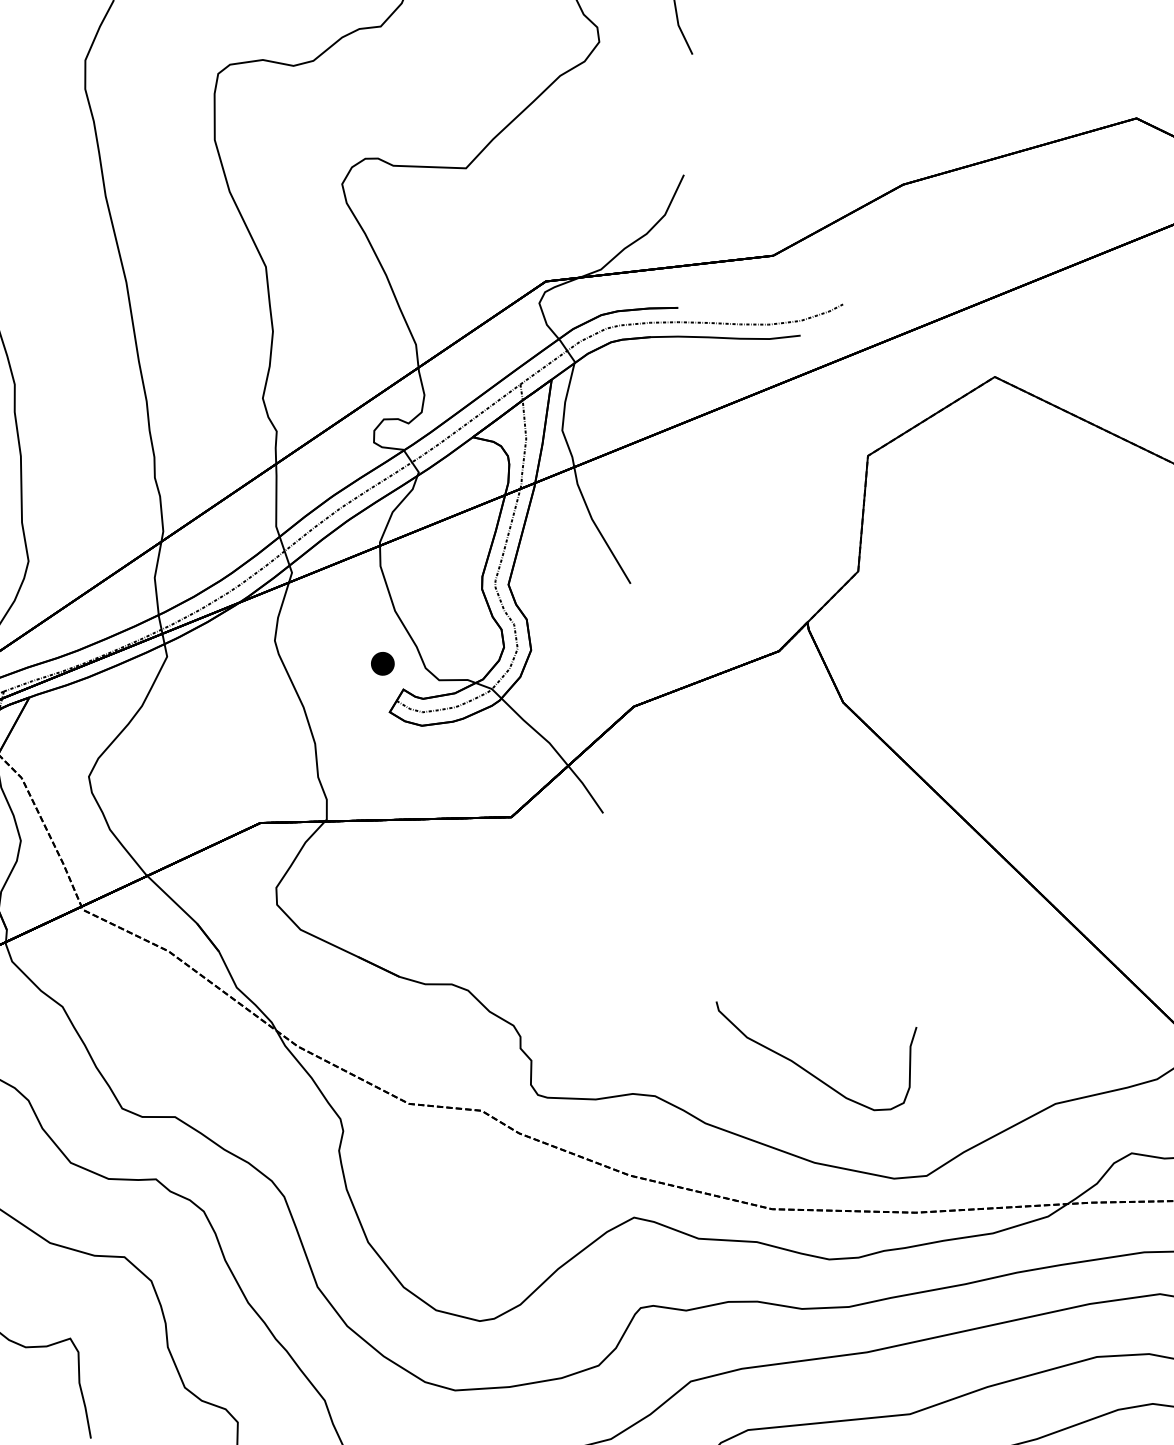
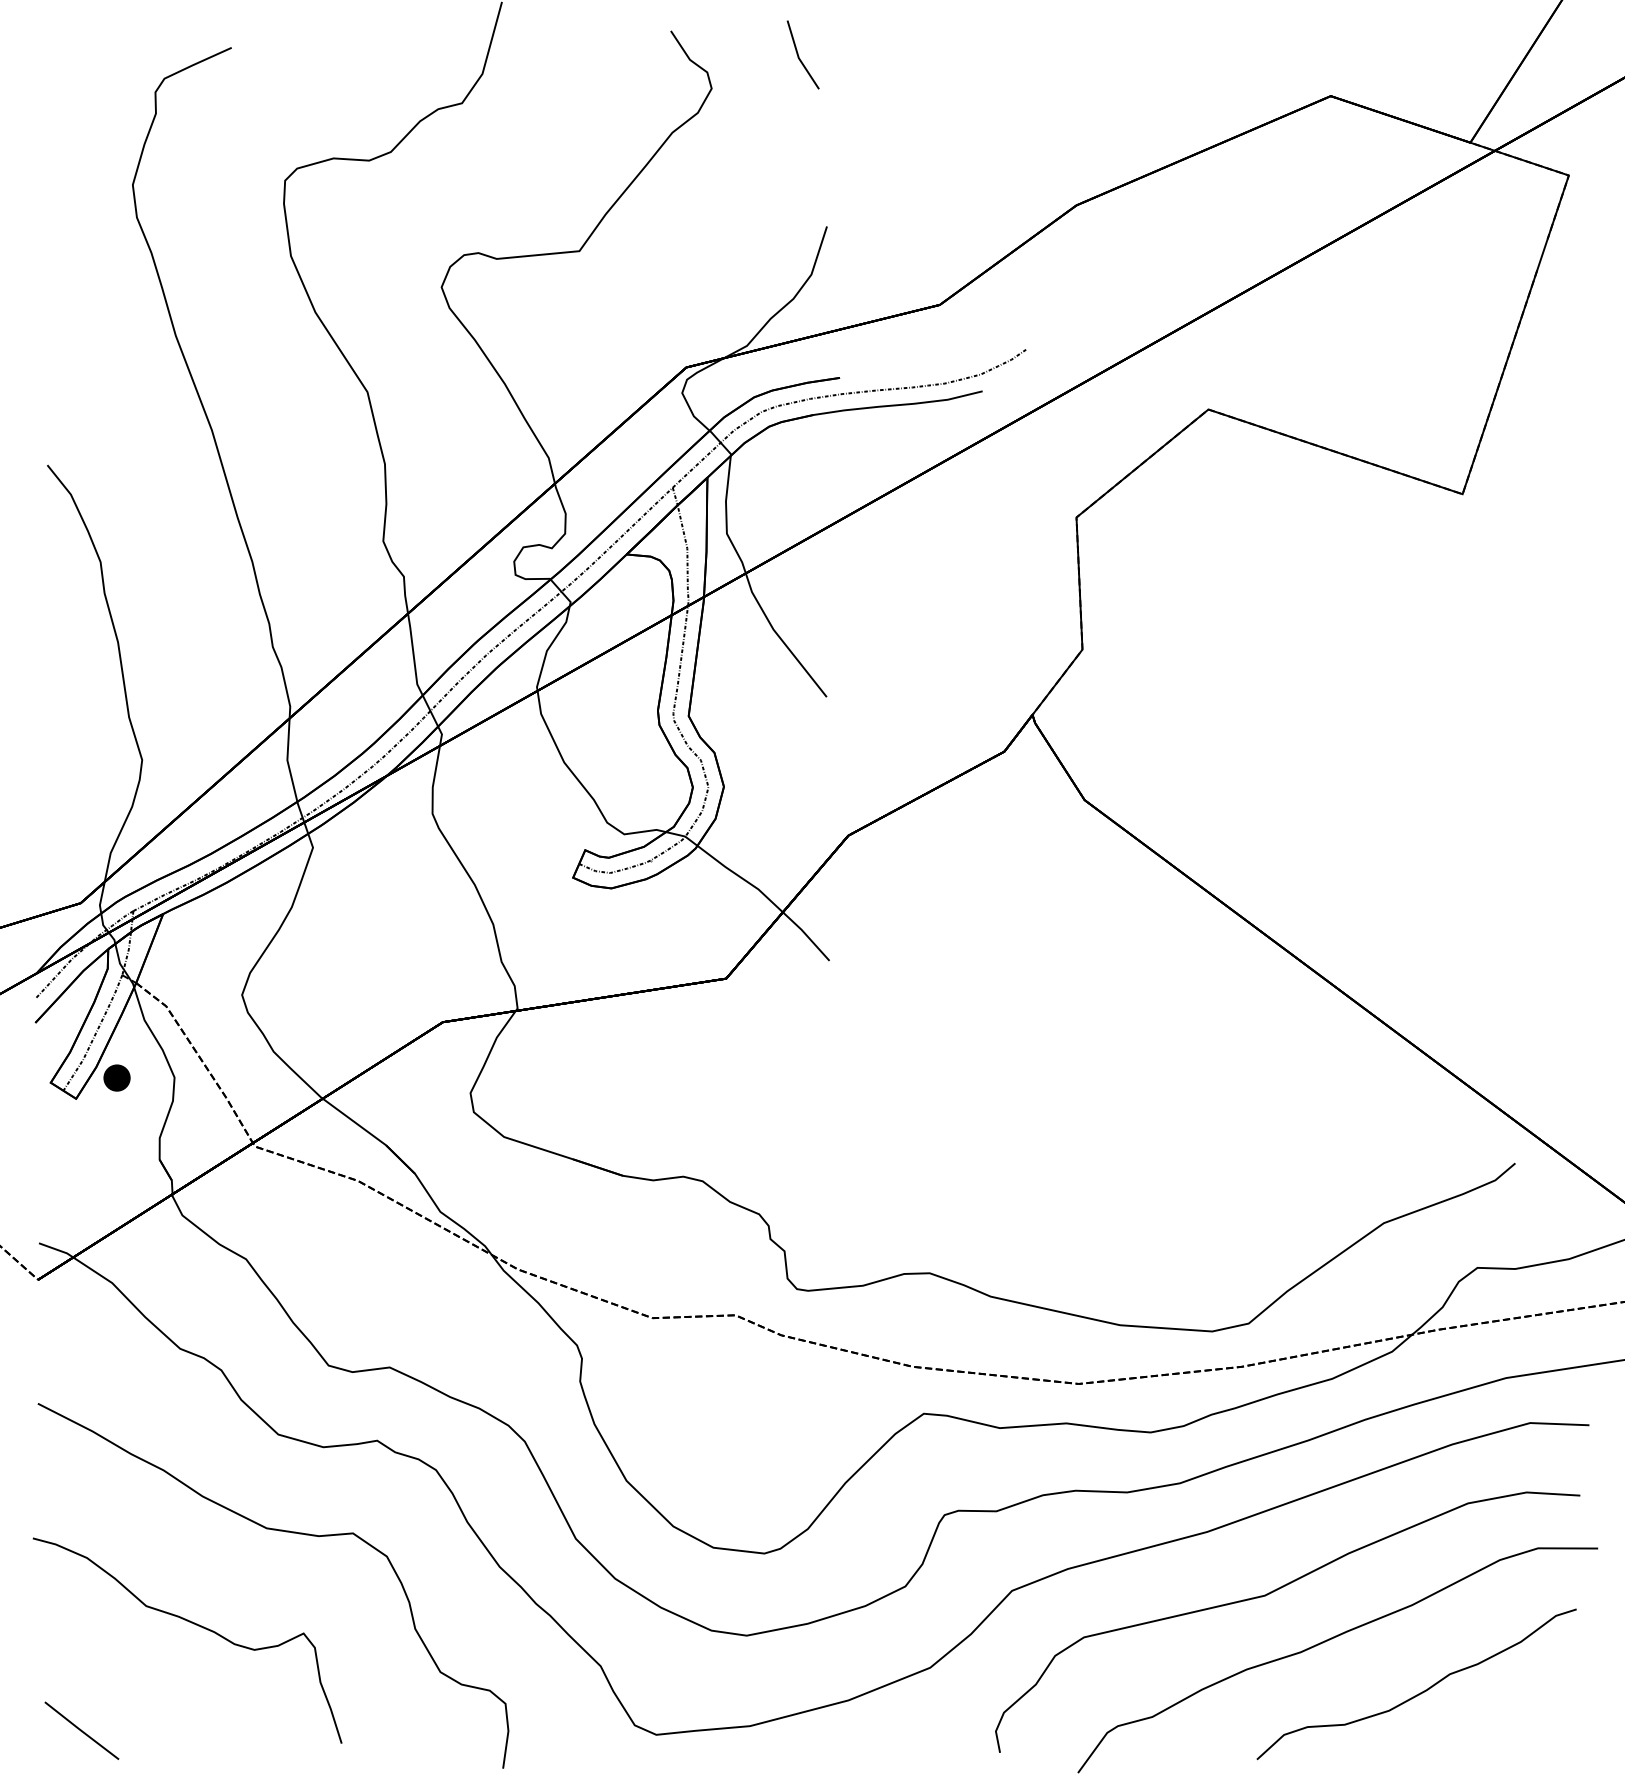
part: (382, 663) -> (557, 823), removed
curve: (803, 1067) -> (1093, 1219), removed

